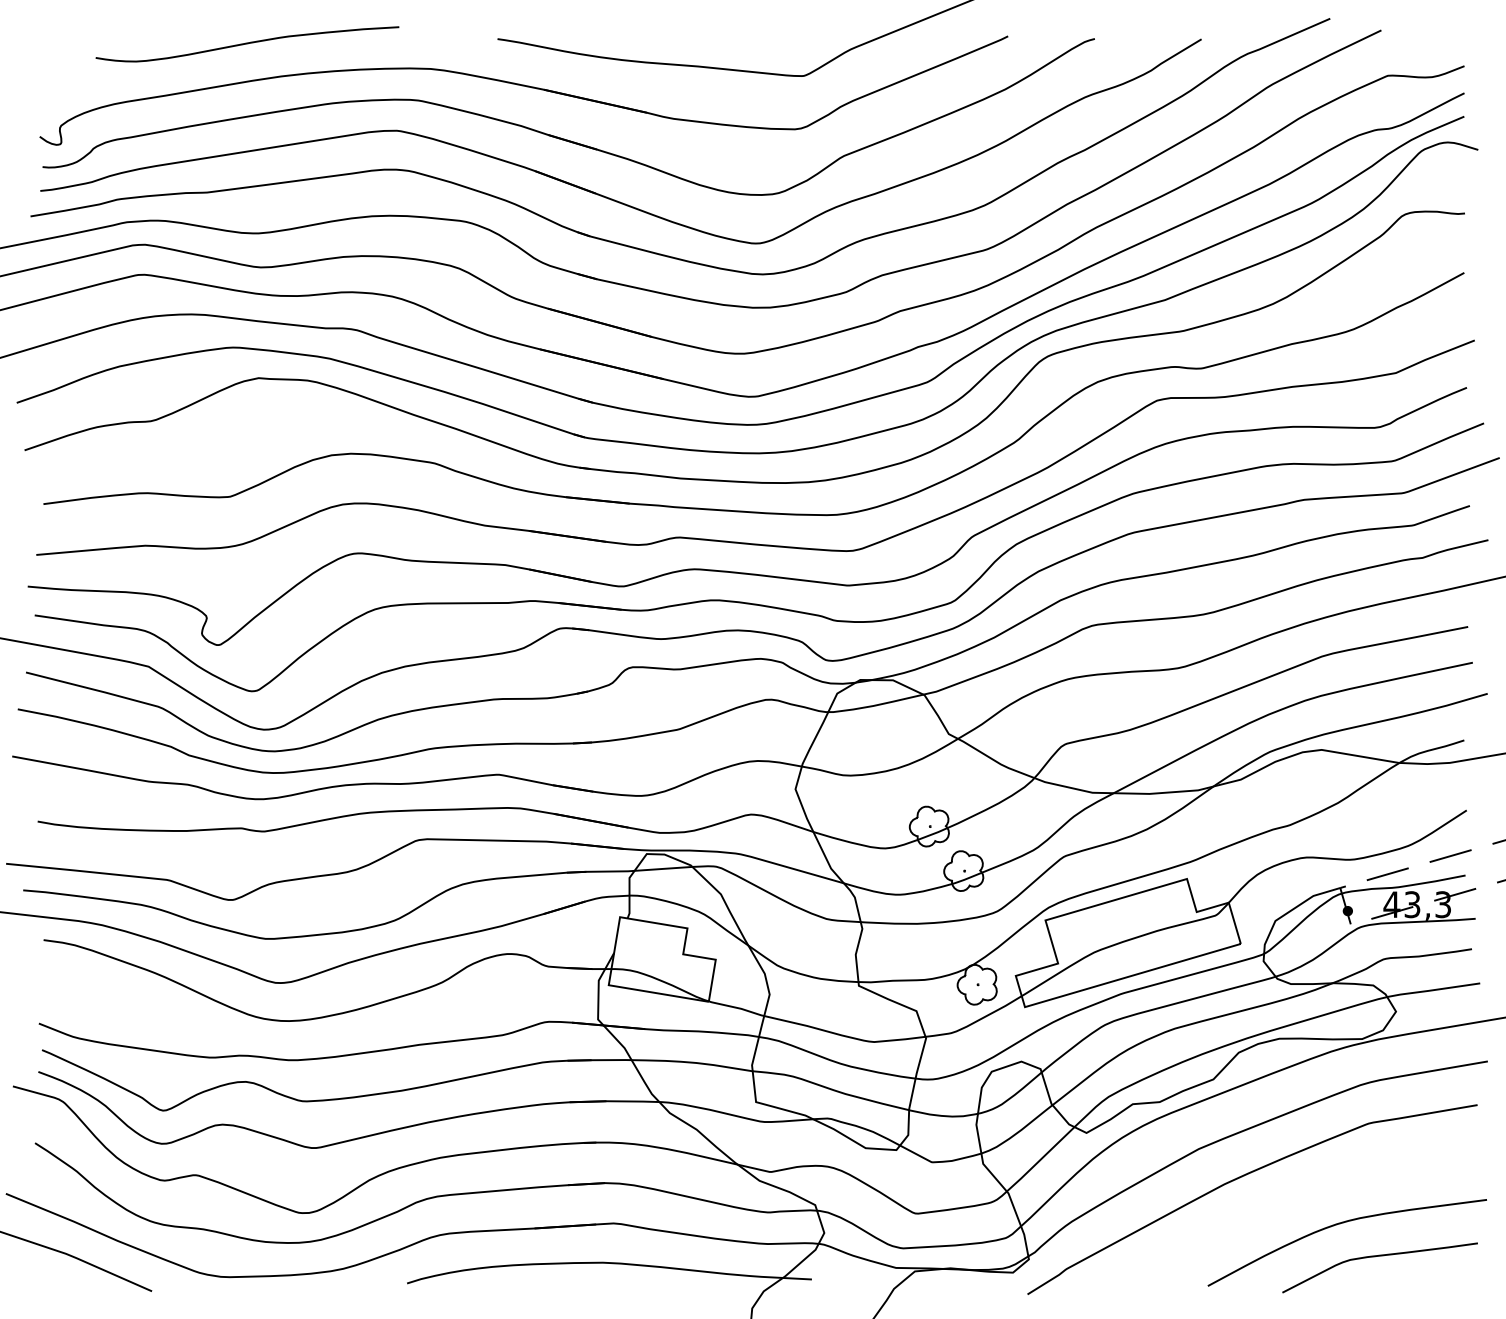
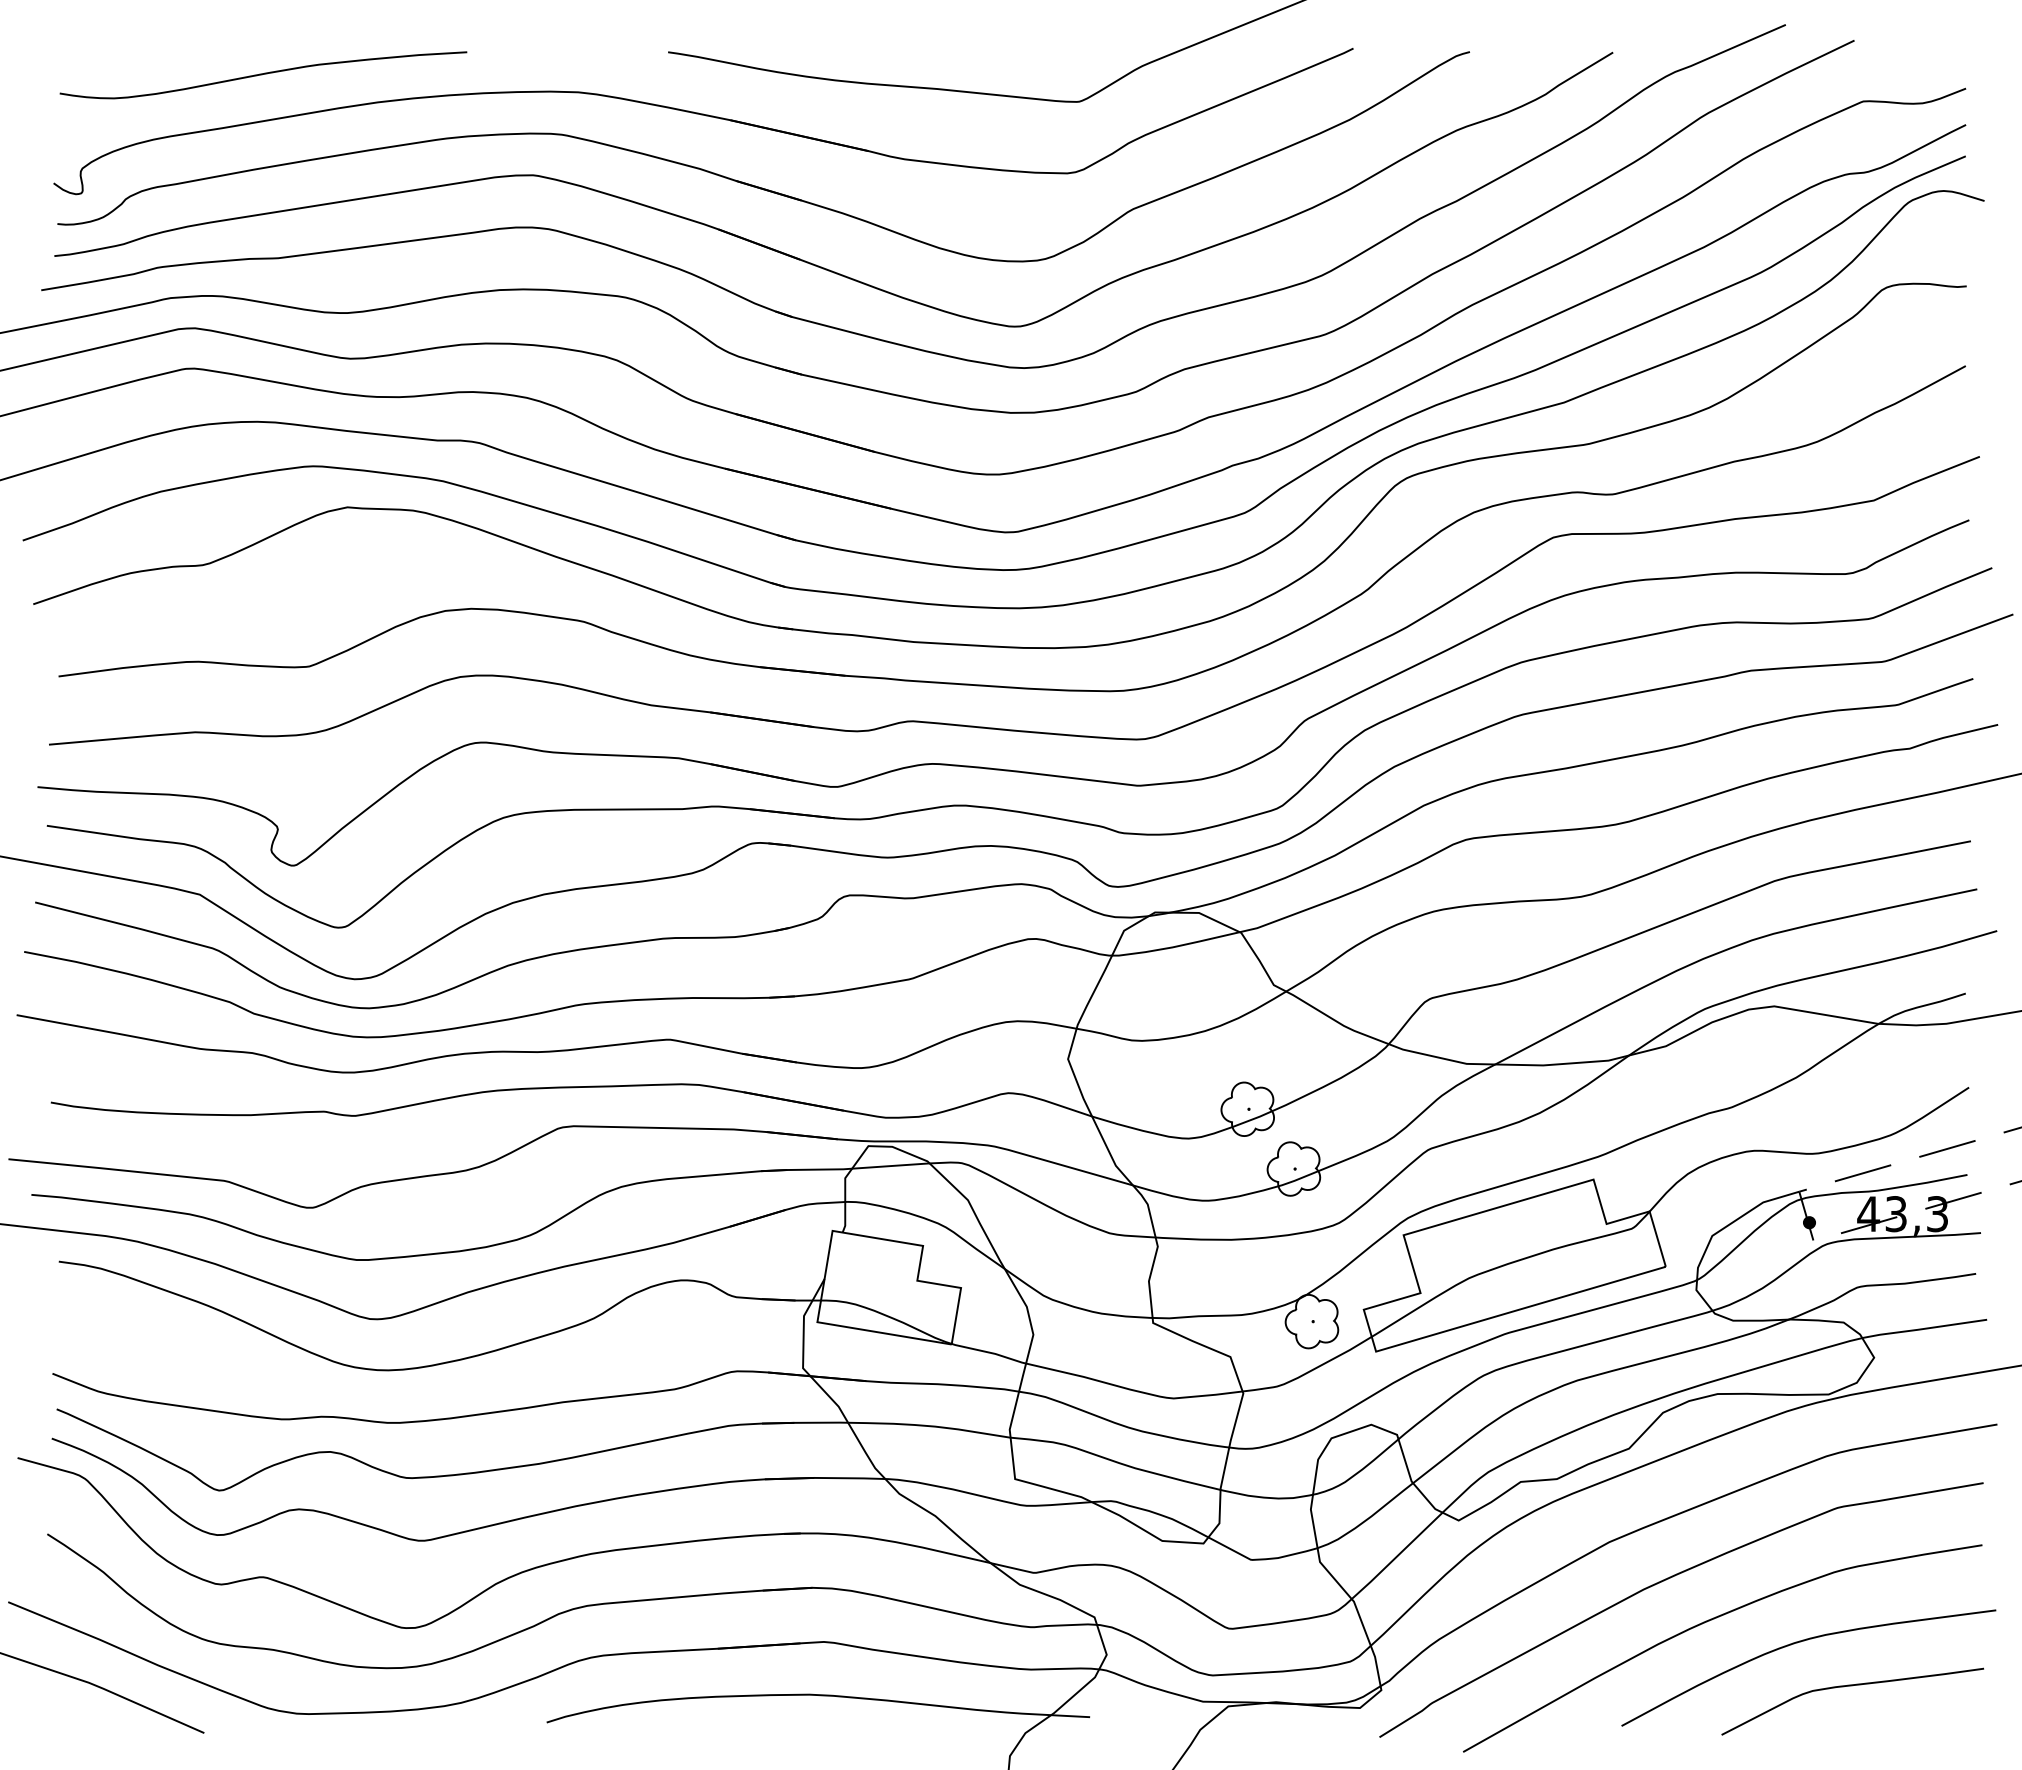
curve: (247, 43) -> (263, 74), moved
curve: (1273, 1208) -> (1709, 1621), added

